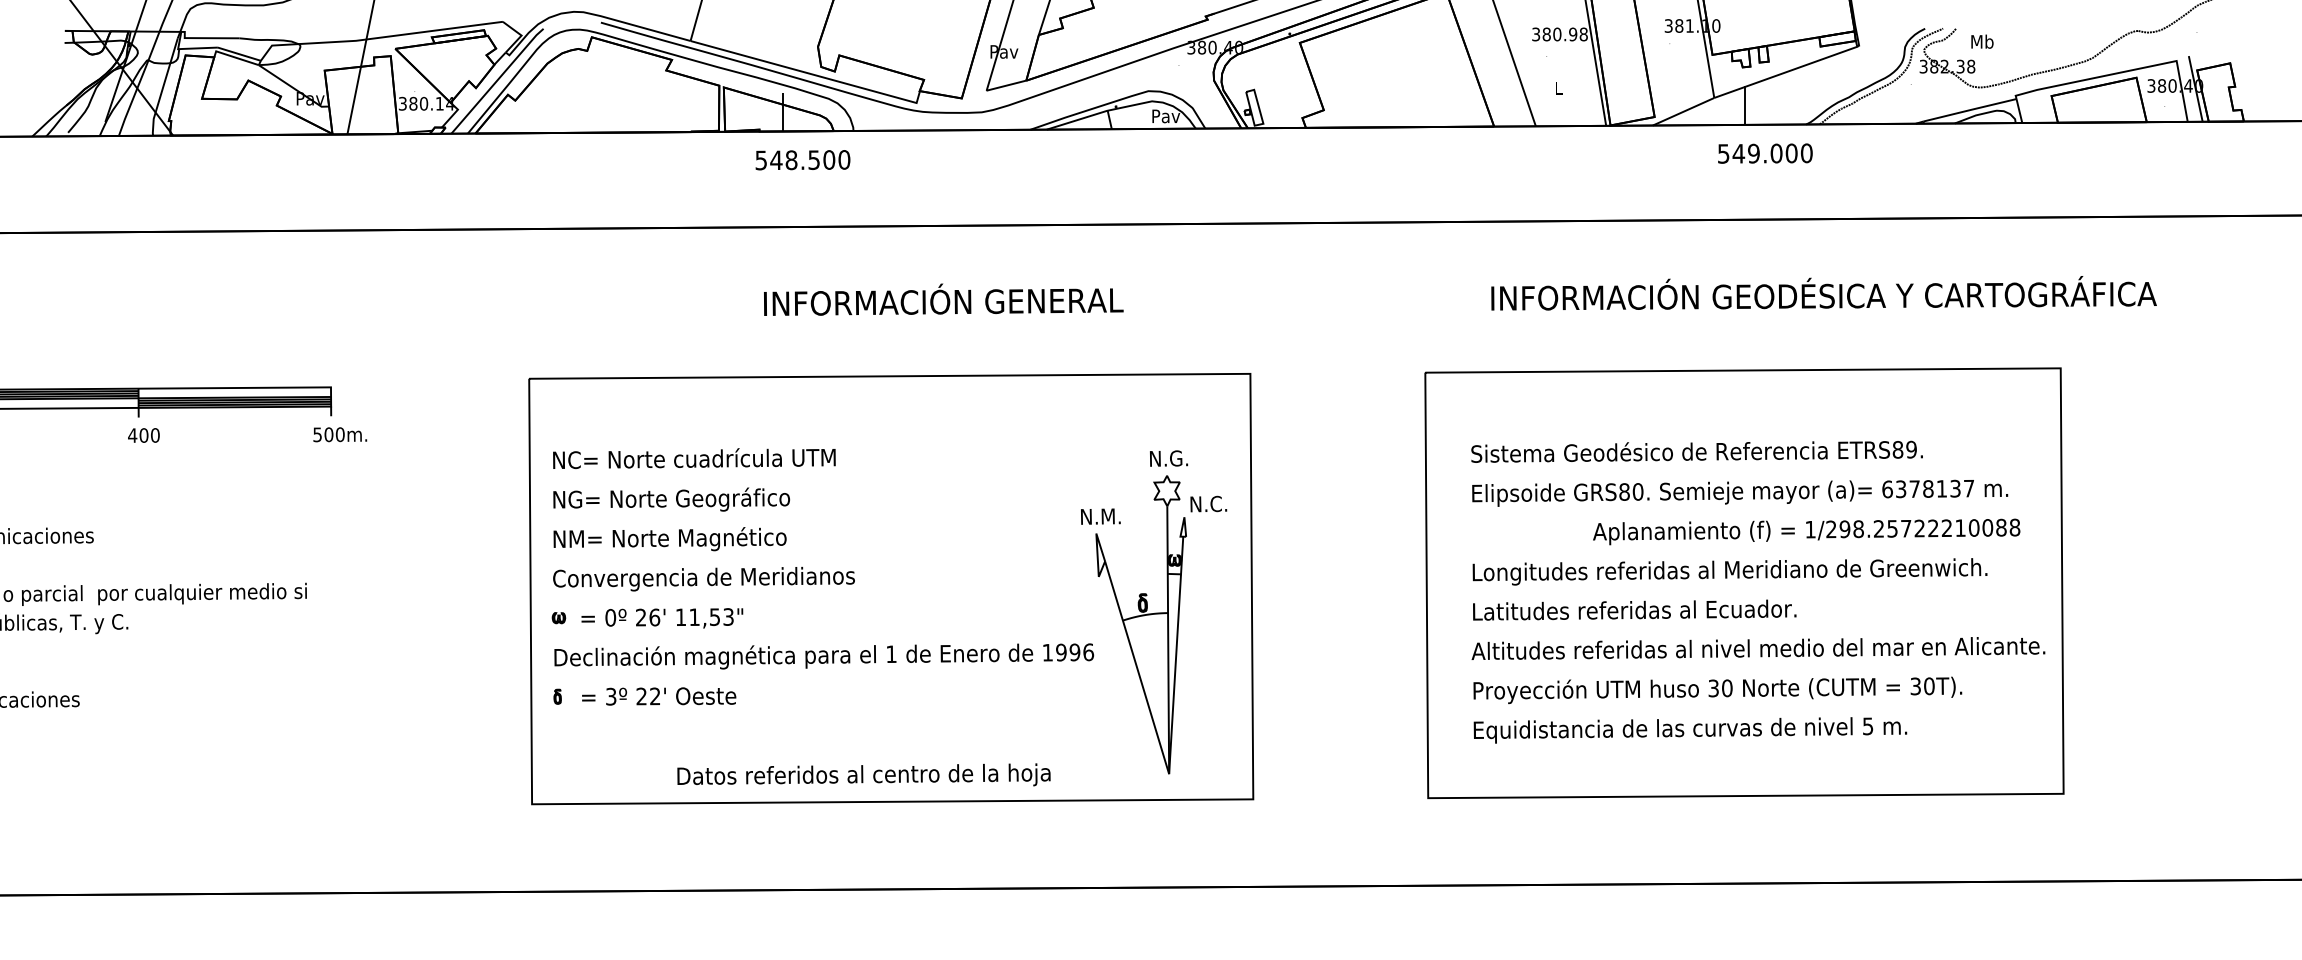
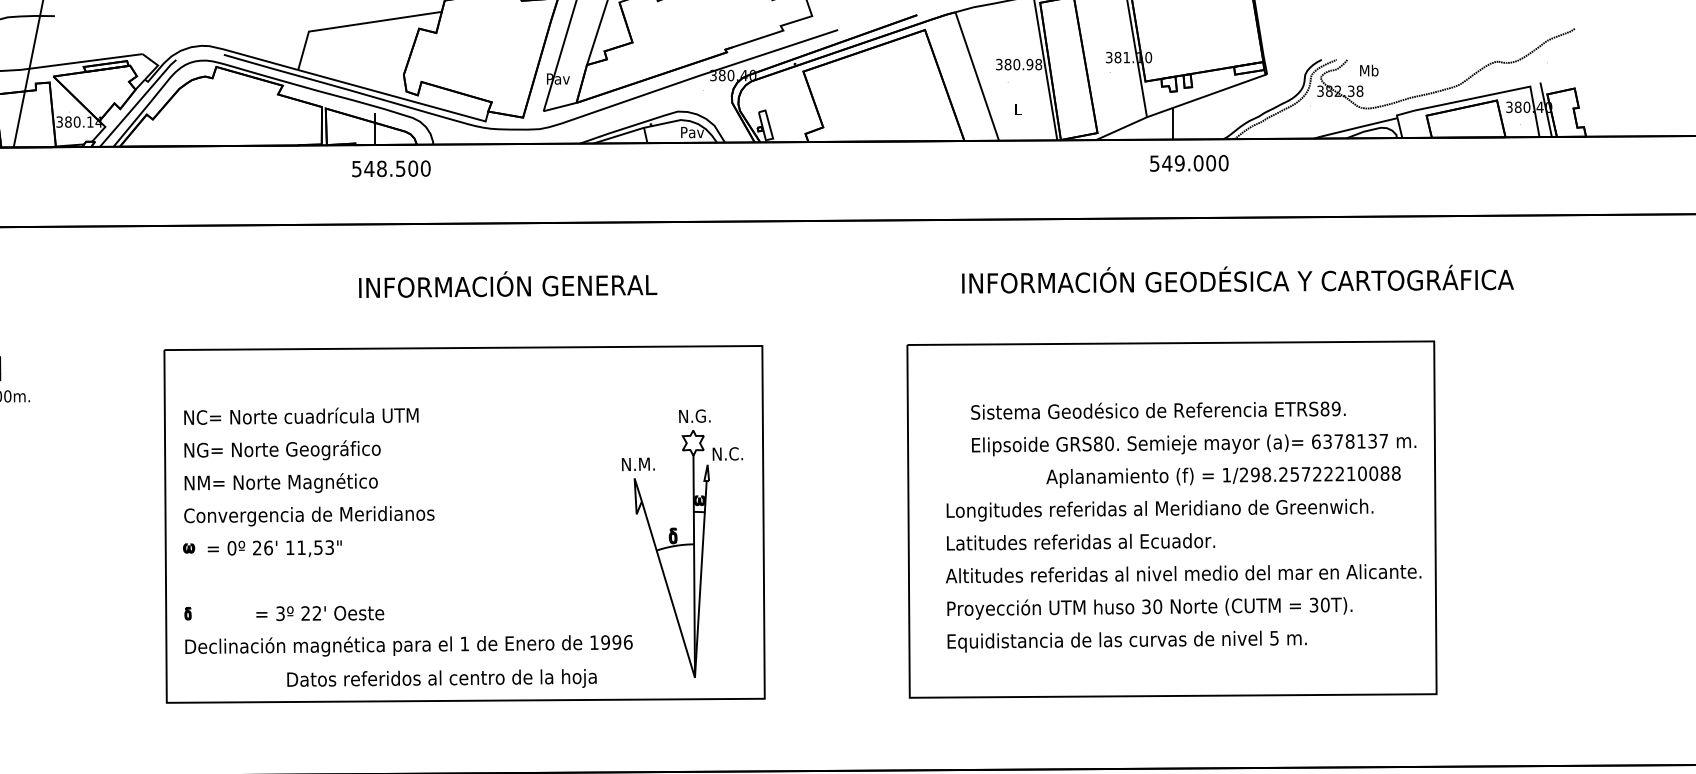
text: (1696, 451) -> (1157, 410), moved
text: (1740, 492) -> (1194, 444), moved
text: (824, 656) -> (409, 645), moved
text: (659, 696) -> (320, 613), moved

